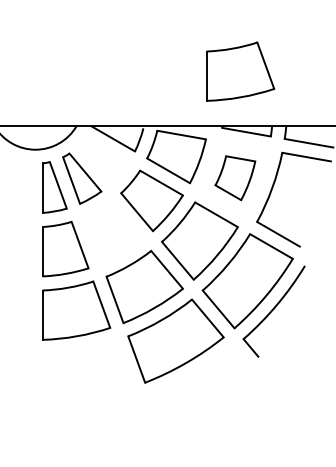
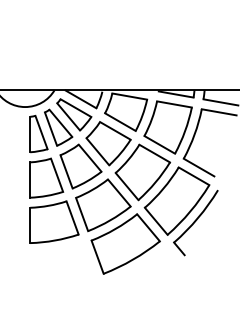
part: (240, 71) -> (171, 51), removed
part: (103, 160) -> (73, 114), added
part: (235, 177) -> (168, 126), size x1.67
part: (113, 232) -> (80, 166), added

